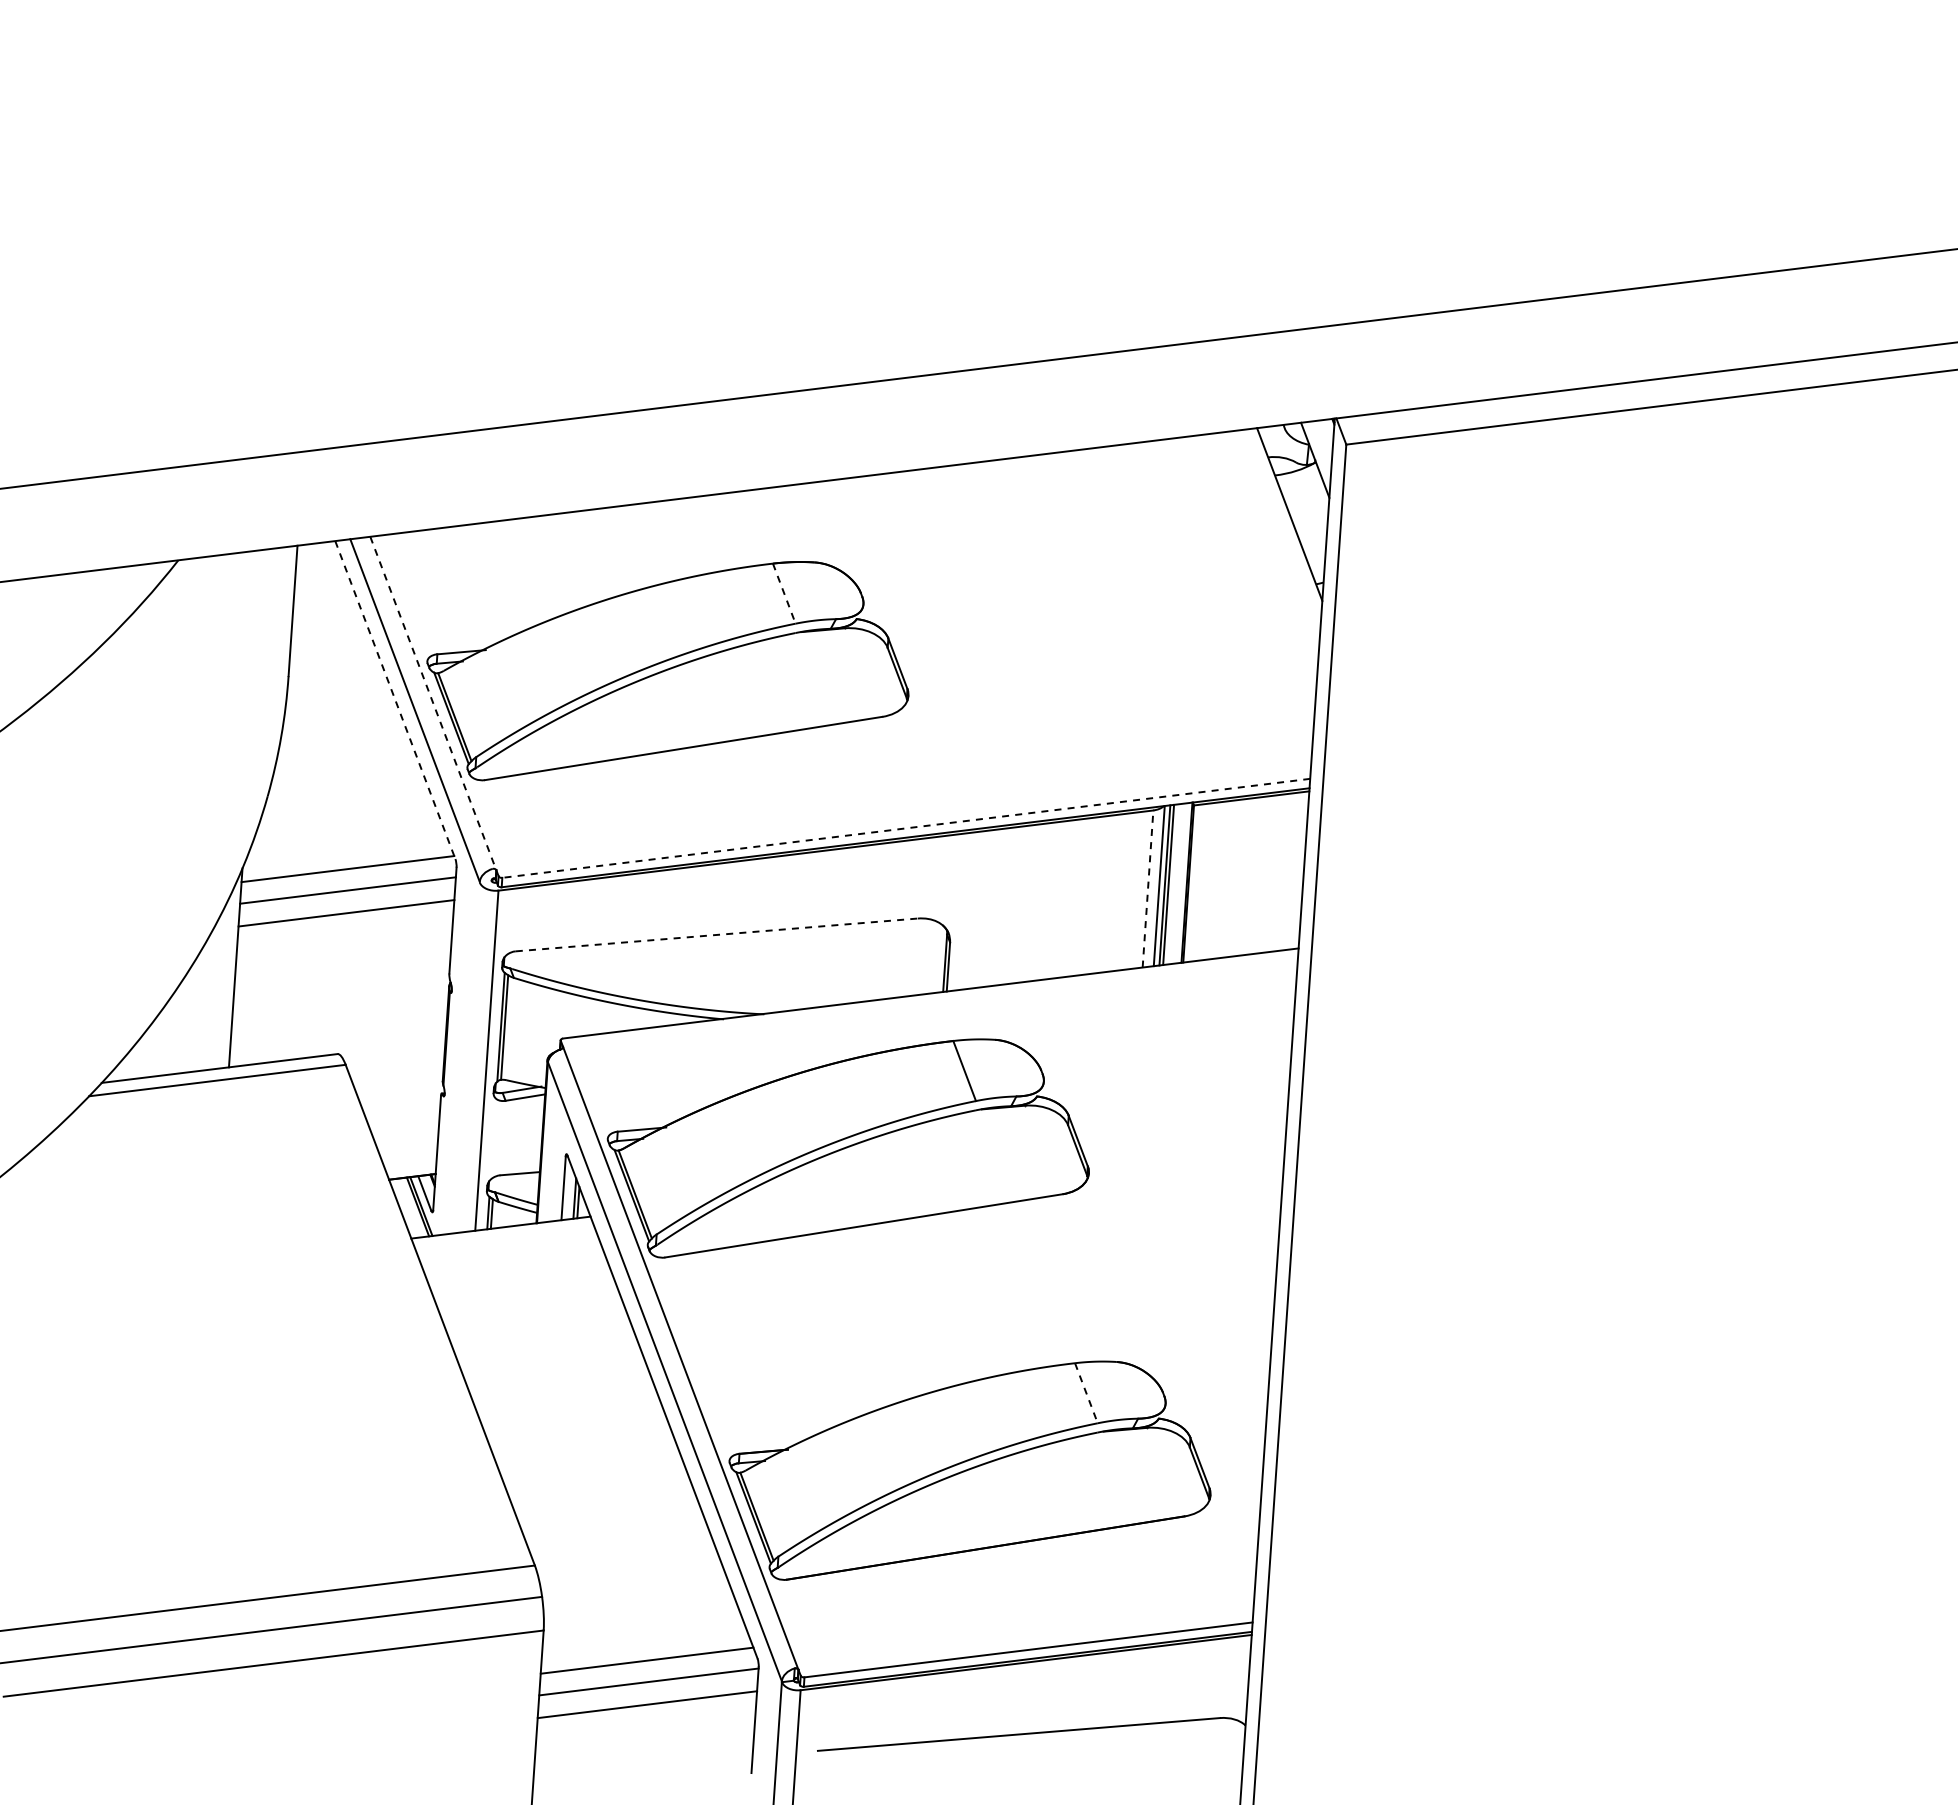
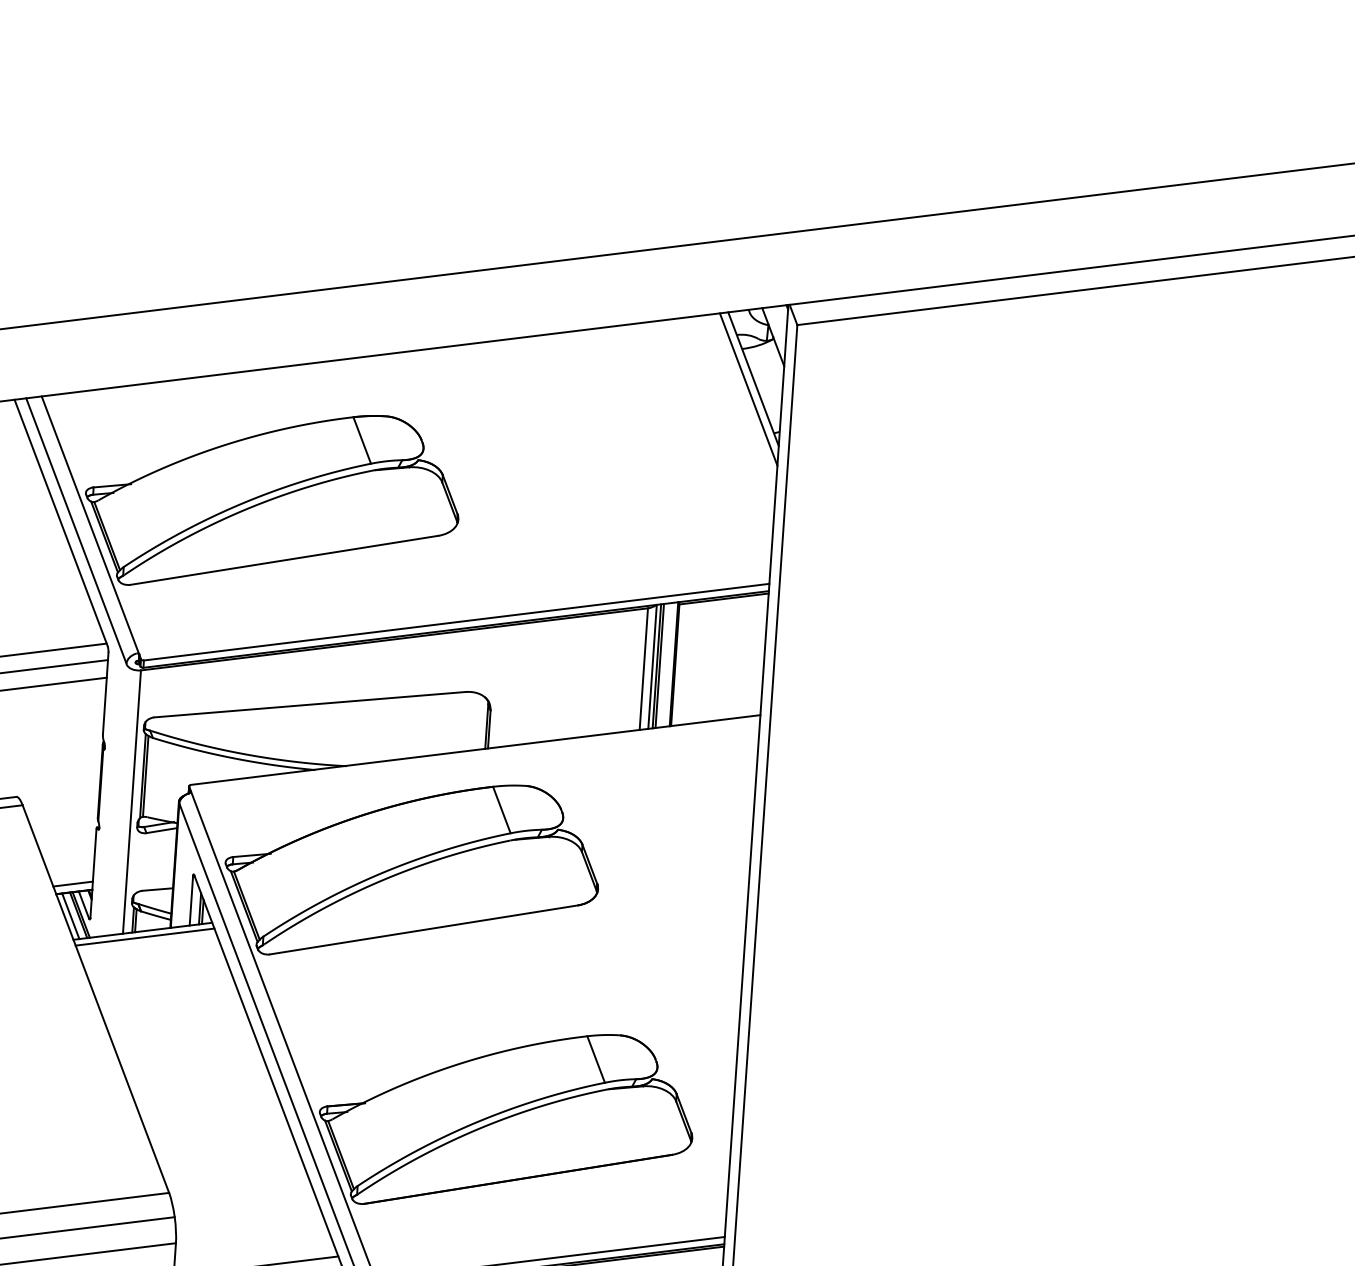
line: (1283, 527) -> (748, 389), added
line: (784, 594) -> (362, 441), dashed -> solid
line: (395, 700) -> (61, 523), dashed -> solid
line: (433, 704) -> (90, 526), dashed -> solid
line: (906, 828) -> (456, 622), dashed -> solid
line: (1148, 889) -> (644, 669), dashed -> solid
line: (716, 934) -> (309, 704), dashed -> solid
line: (410, 1166) -> (72, 883), added
line: (407, 1207) -> (70, 915), added
line: (503, 1235) -> (144, 937), added
line: (1086, 1393) -> (596, 1059), dashed -> solid

